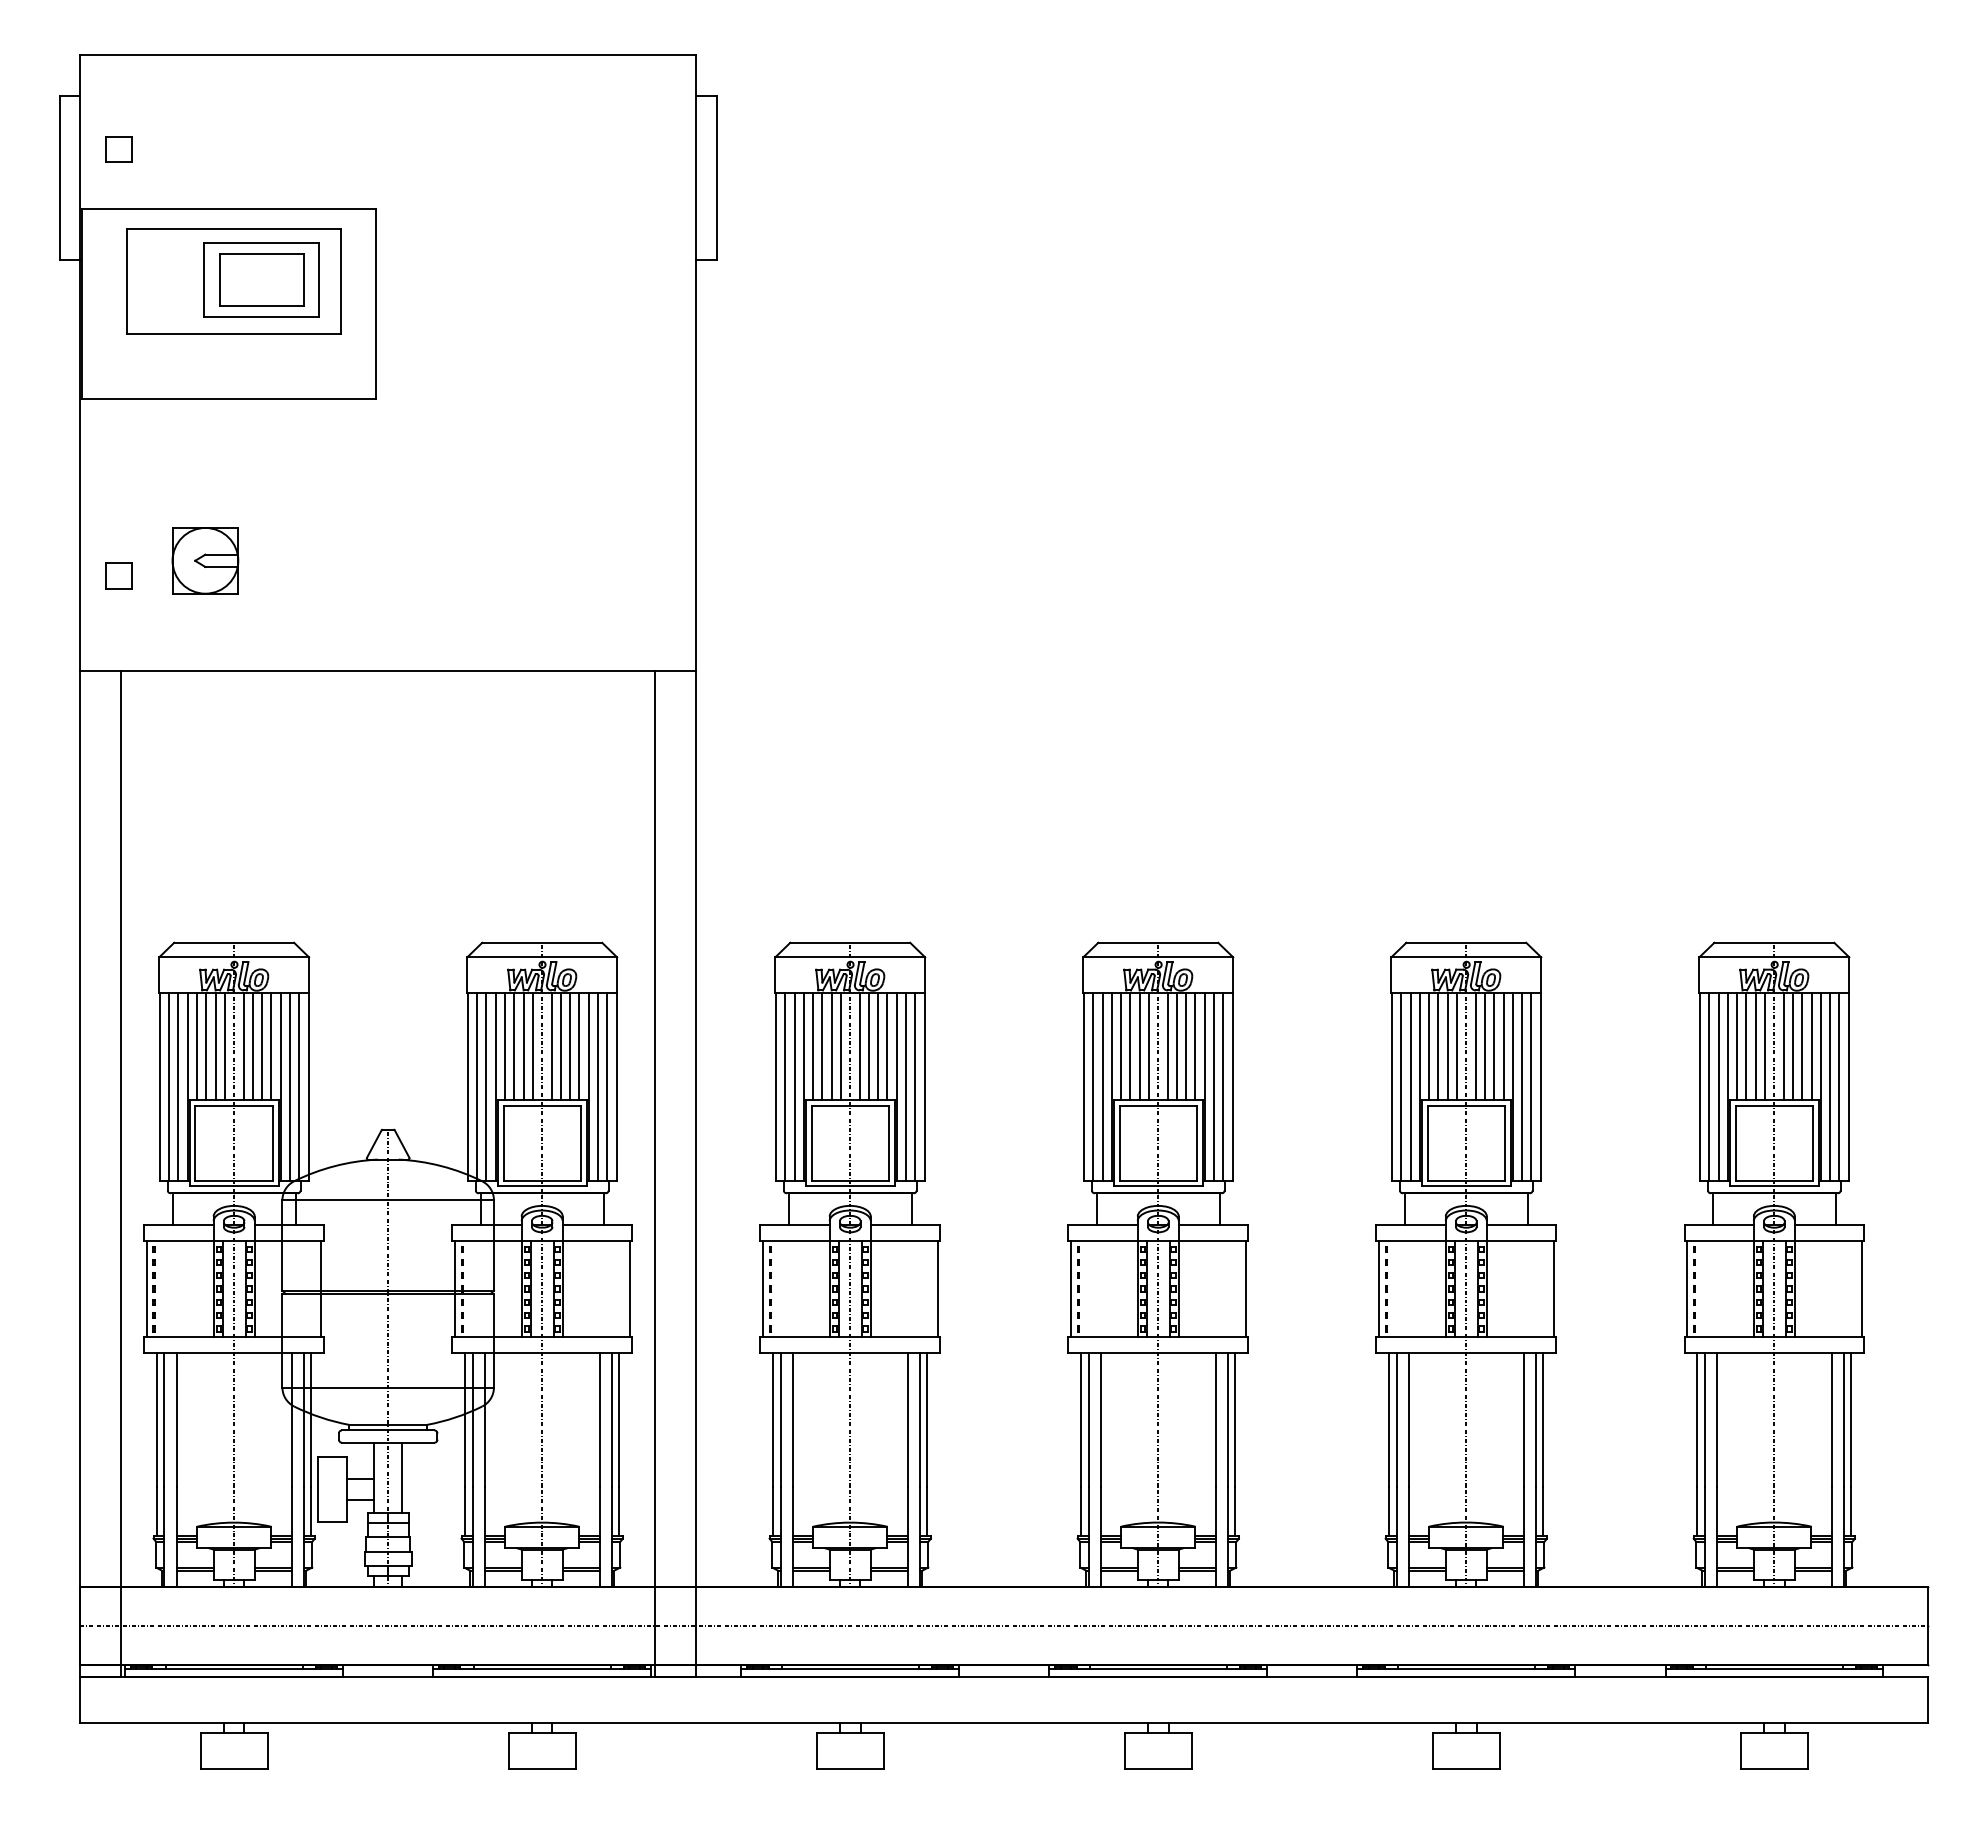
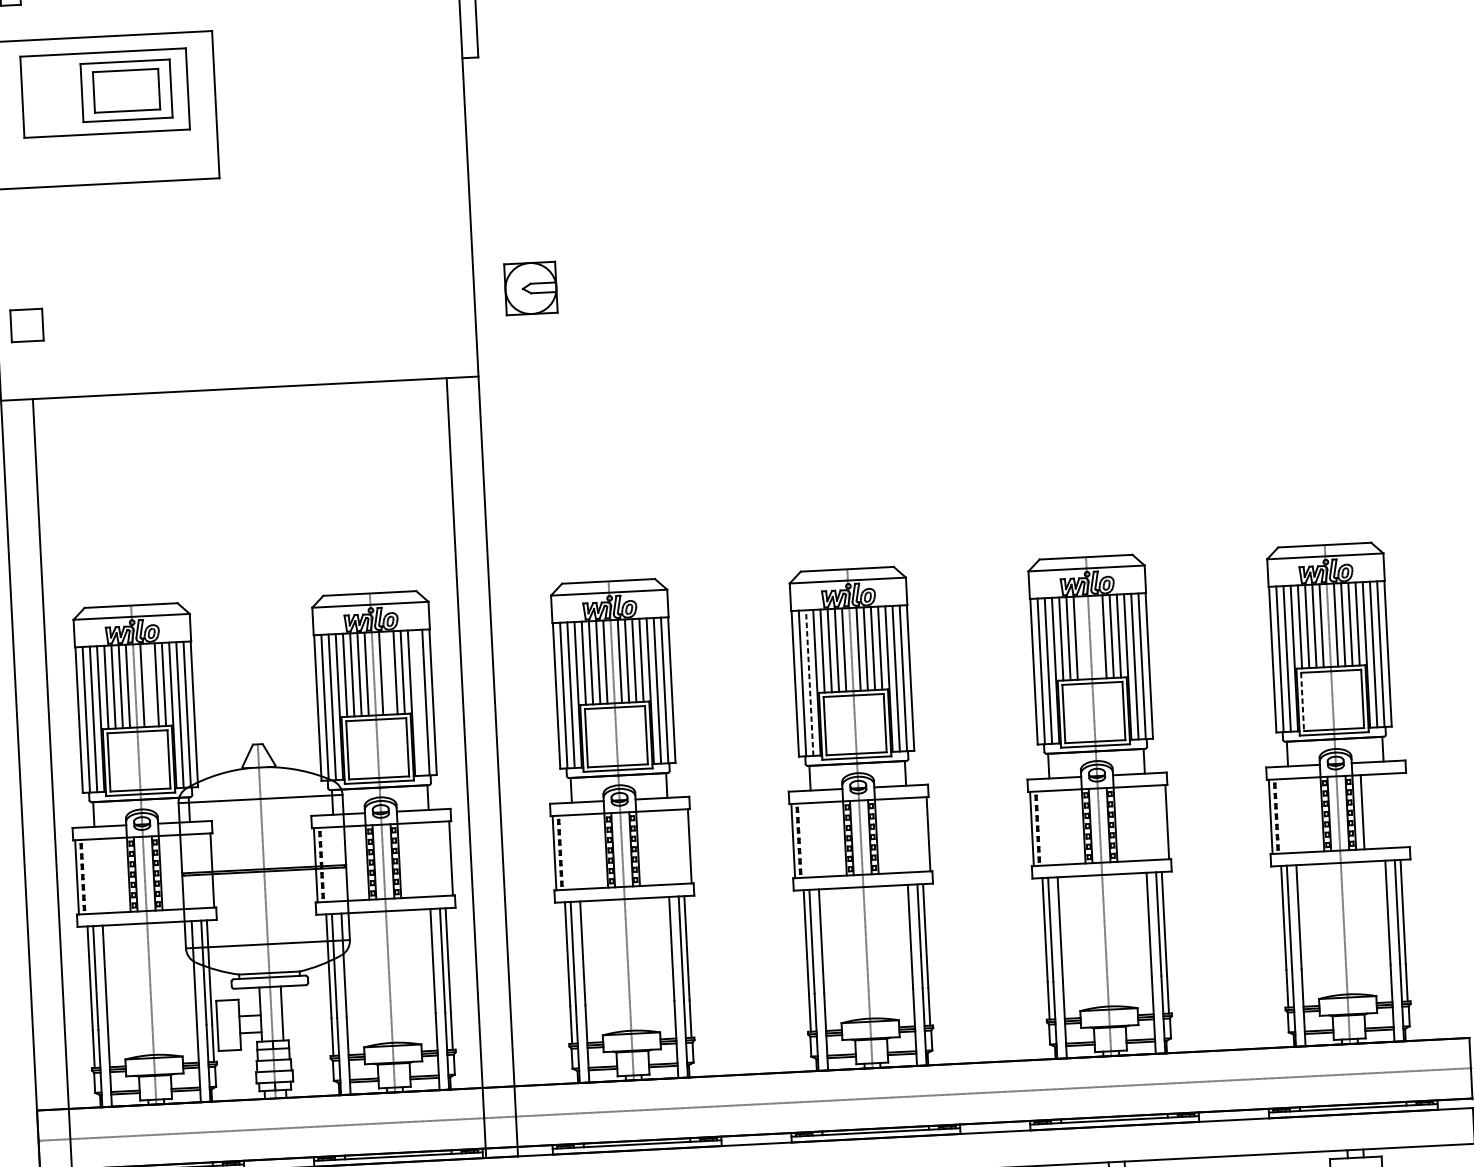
part: (205, 560) -> (530, 288), moved
part: (118, 575) -> (27, 325), size x1.6
line: (252, 1046) -> (149, 685), removed
line: (560, 1046) -> (388, 673), removed
line: (1457, 1046) -> (1083, 637), removed
line: (1475, 1046) -> (1097, 637), removed
line: (597, 1086) -> (418, 702), removed
line: (1102, 1086) -> (809, 682), solid -> dashed
line: (1735, 1143) -> (1302, 702), solid -> dashed
line: (1861, 1288) -> (1362, 811), moved

